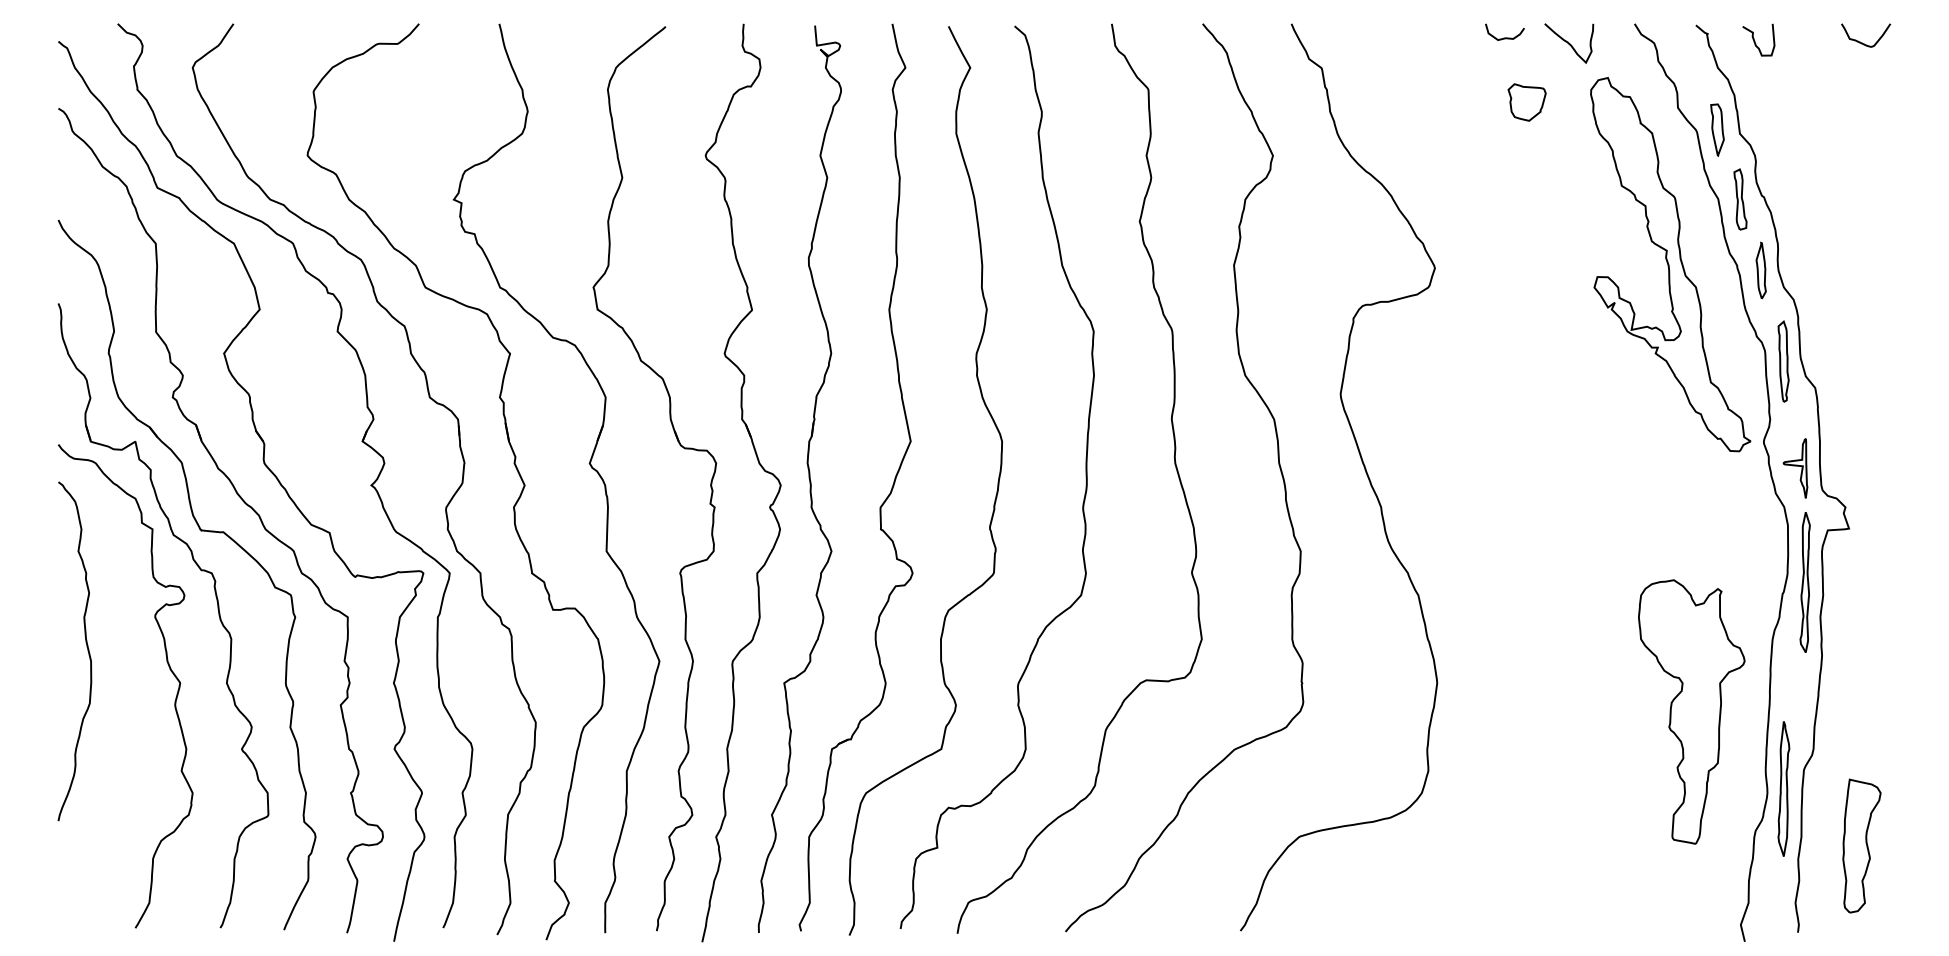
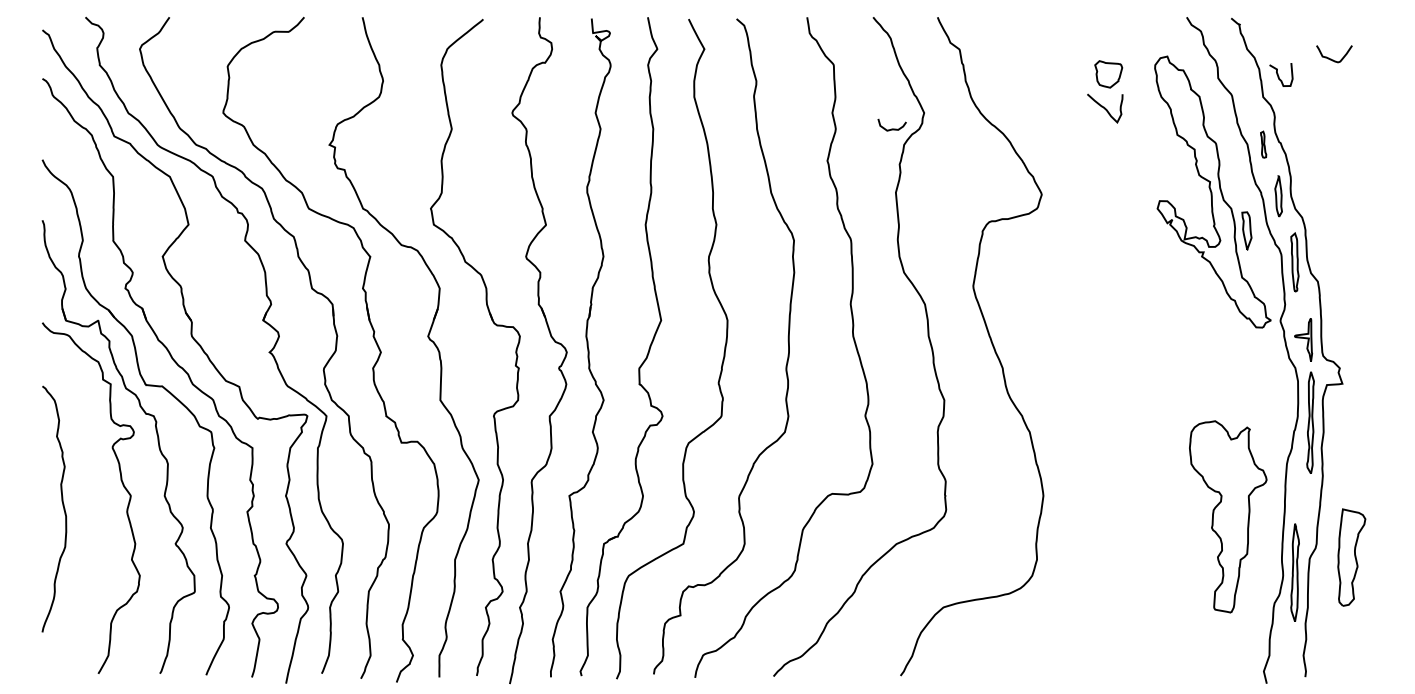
curve: (1504, 37) -> (891, 128), moved
curve: (1755, 41) -> (1278, 75), moved
curve: (1862, 42) -> (1331, 59), moved
curve: (1569, 43) -> (1105, 108), moved
part: (1717, 129) -> (1246, 230), moved
part: (1740, 199) -> (1263, 144), size x0.6
curve: (86, 647) -> (62, 506), moved
part: (1861, 845) -> (1351, 557), moved

